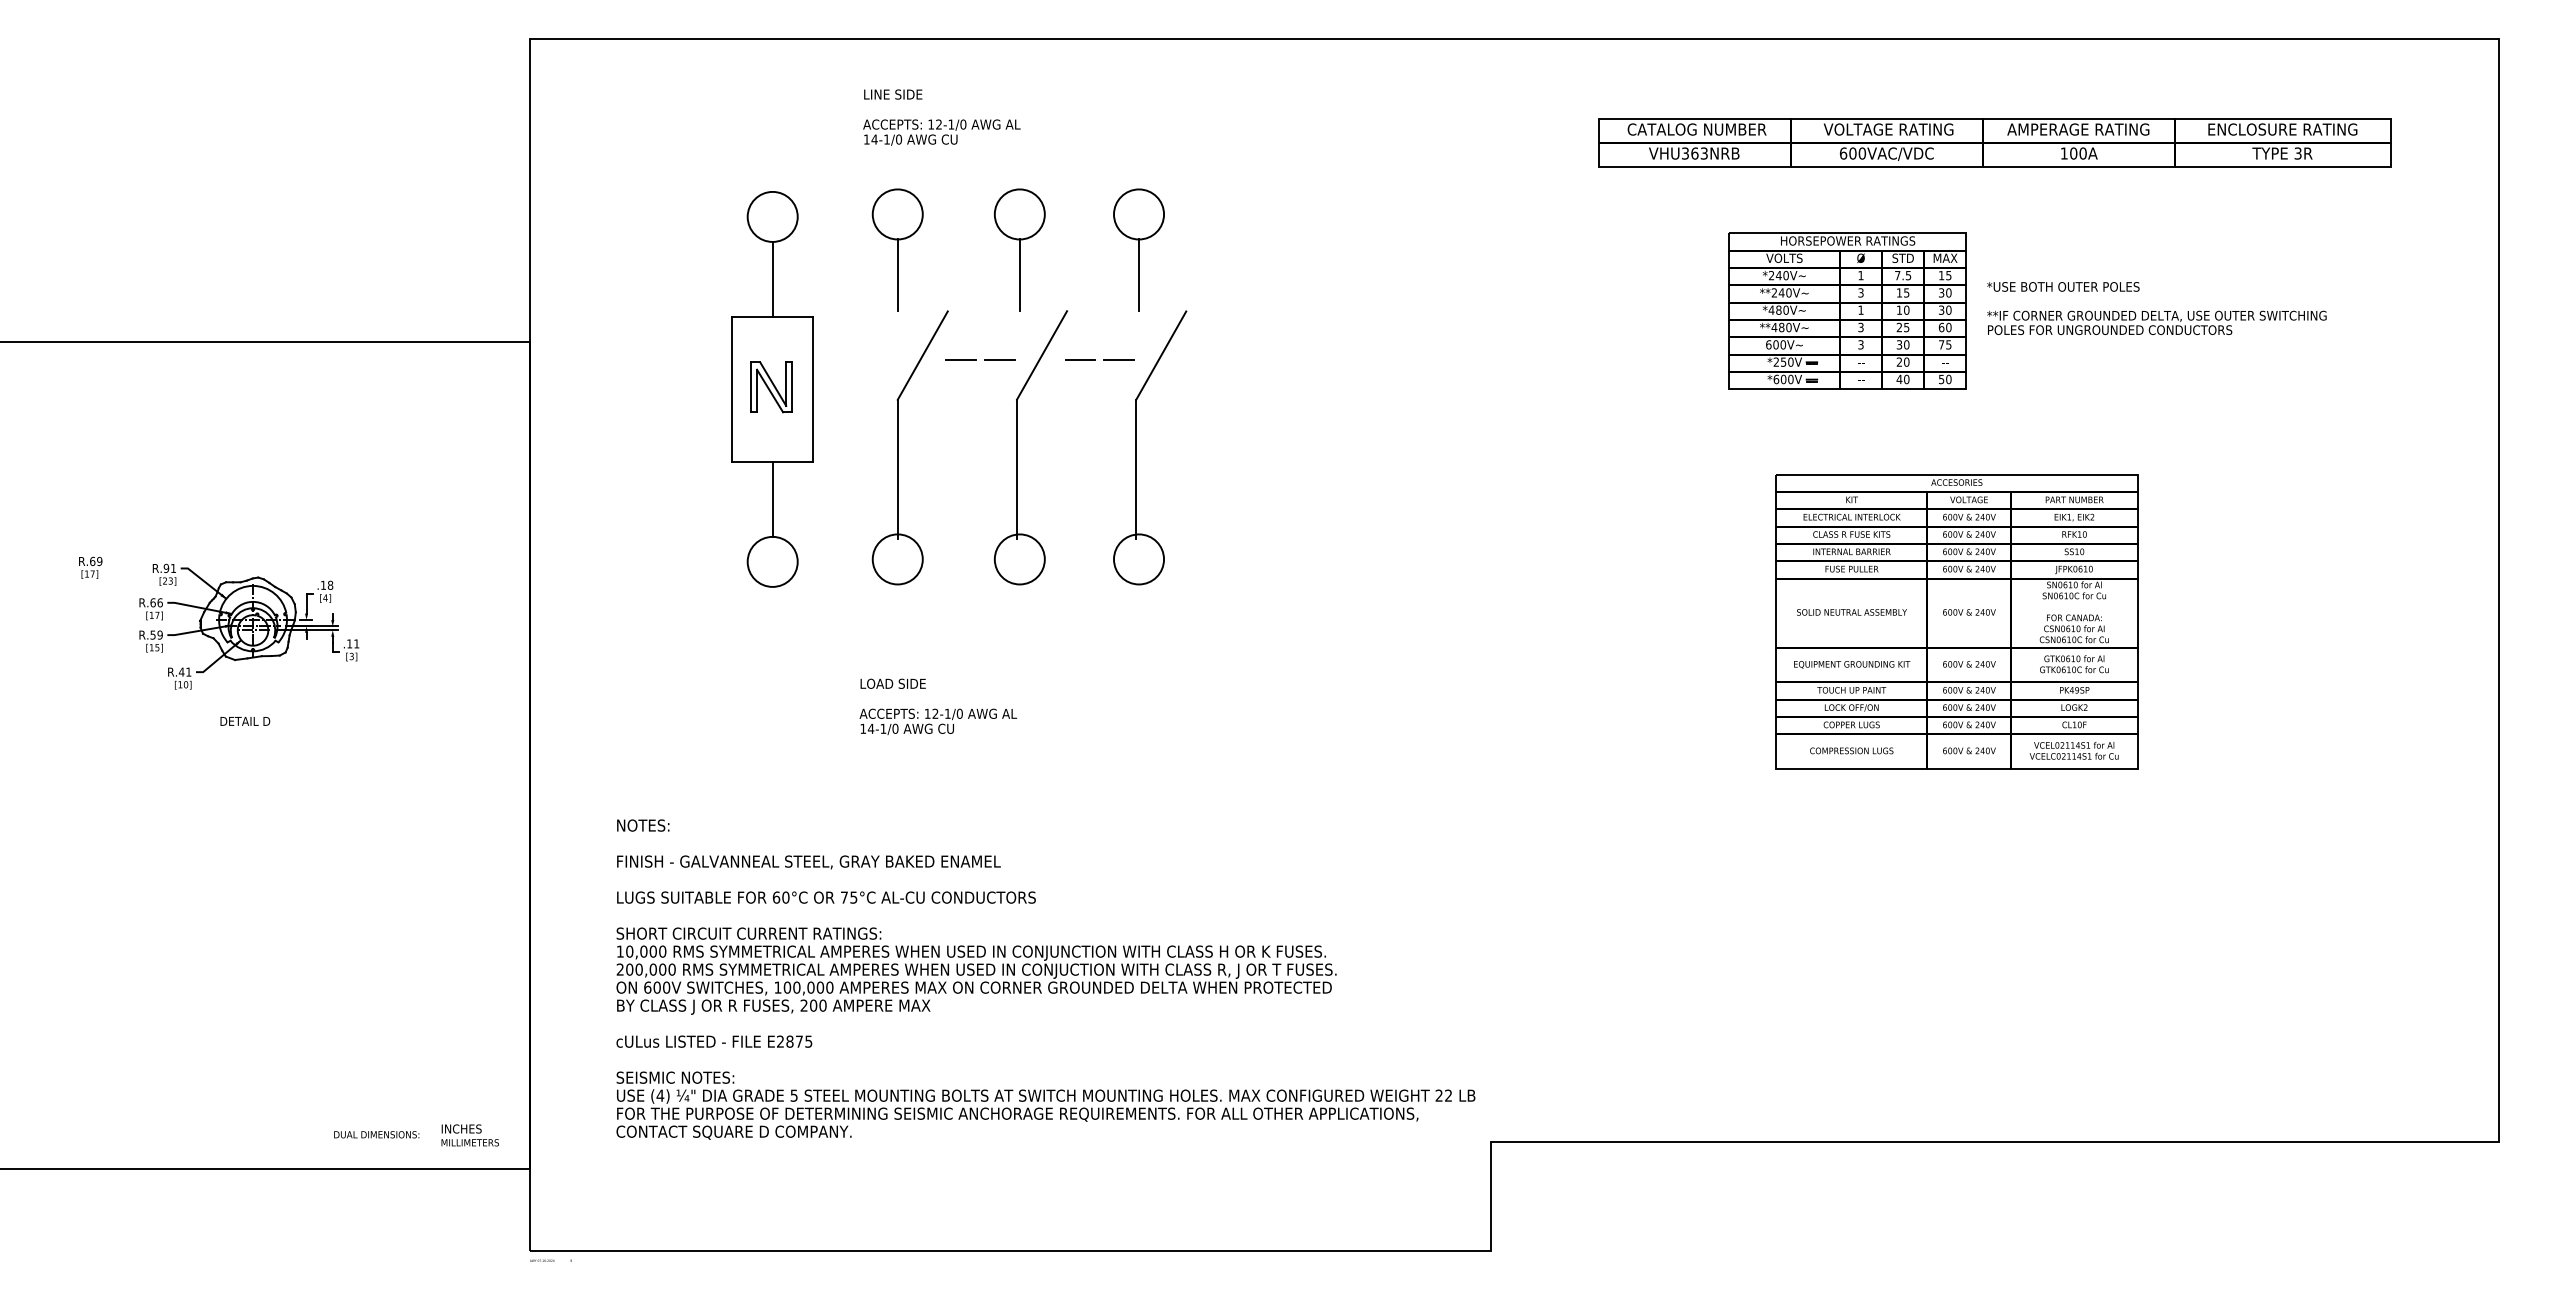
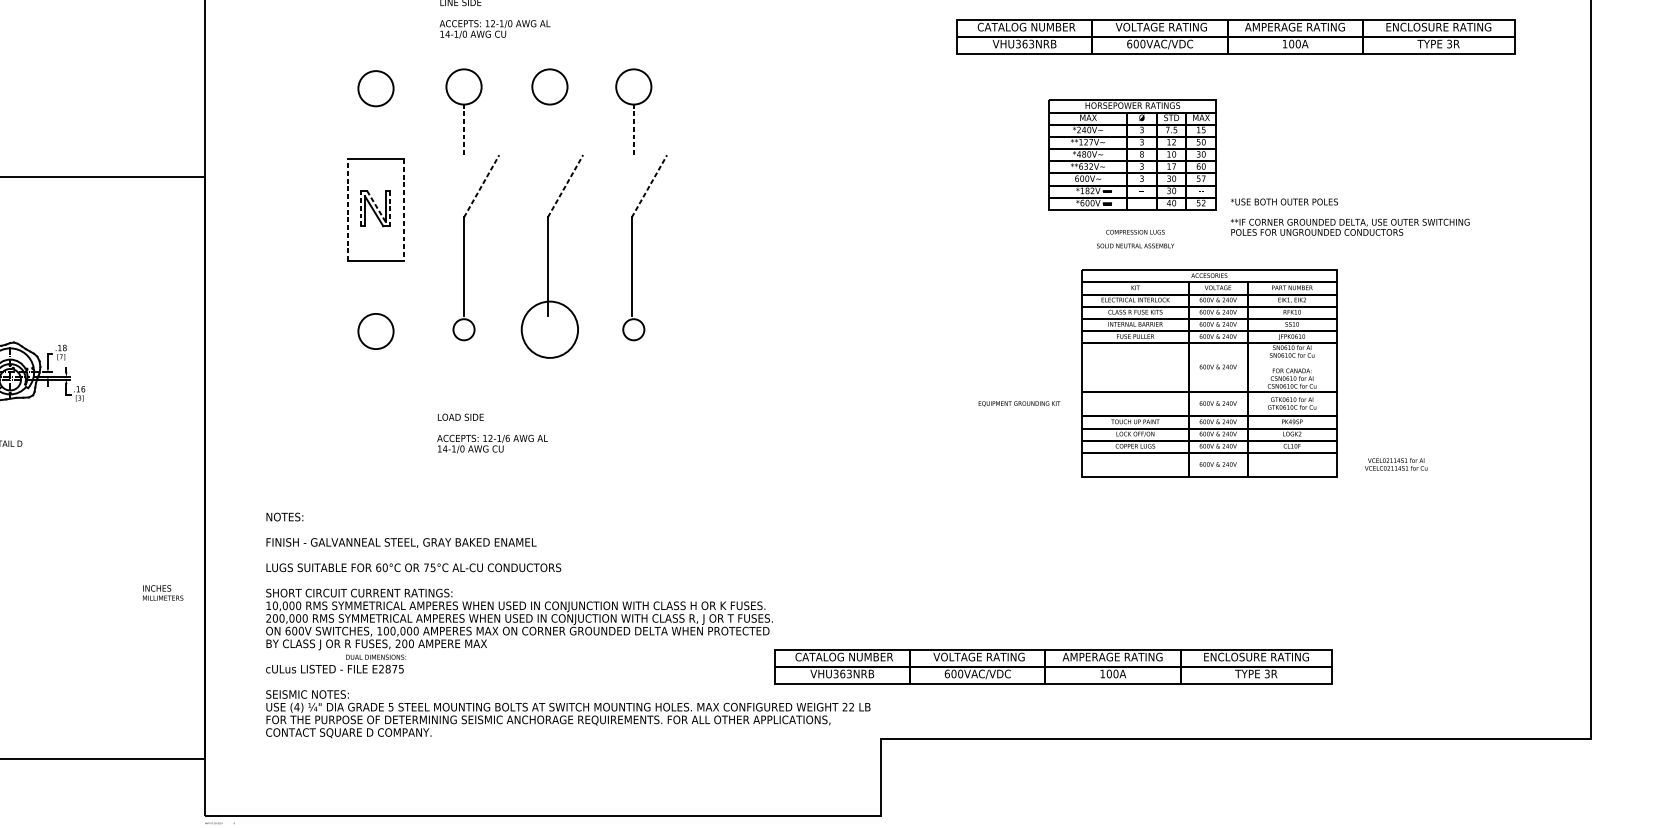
text: (1784, 257) -> (1088, 117), VOLTS -> MAX
line: (897, 275) -> (463, 129), solid -> dashed
line: (1019, 275) -> (549, 129), removed
line: (1139, 275) -> (634, 129), solid -> dashed
text: (1860, 275) -> (1141, 129), 1 -> 3
line: (772, 278) -> (375, 132), removed
text: (1781, 292) -> (1085, 141), **240V~ -> **127V~
text: (1906, 292) -> (1173, 141), 15 -> 12
text: (1941, 292) -> (1198, 141), 30 -> 50
text: (2156, 308) -> (1349, 217), moved
text: (1860, 309) -> (1141, 153), 1 -> 8
text: (1781, 327) -> (1085, 166), **480V~ -> **632V~
text: (1902, 327) -> (1171, 166), 25 -> 17
text: (1945, 344) -> (1201, 178), 75 -> 57
line: (922, 355) -> (481, 186), solid -> dashed
line: (1042, 355) -> (565, 186), solid -> dashed
line: (1161, 355) -> (649, 186), solid -> dashed
line: (961, 359) -> (508, 189), removed
line: (999, 359) -> (535, 189), removed
line: (1080, 359) -> (592, 189), removed
line: (1118, 359) -> (619, 189), removed
text: (1783, 361) -> (1087, 190), *250V -> *182V
text: (1899, 362) -> (1169, 191), 20 -> 30
text: (1948, 379) -> (1203, 203), 50 -> 52
line: (773, 384) -> (376, 206), solid -> dashed
line: (750, 386) -> (360, 208), solid -> dashed
line: (792, 387) -> (389, 208), solid -> dashed
line: (732, 388) -> (347, 209), solid -> dashed
line: (812, 389) -> (404, 210), solid -> dashed
line: (772, 498) -> (375, 286), removed
circle: (897, 559) -> (463, 329), size x0.6
circle: (1019, 559) -> (549, 329), size x1.6
circle: (1139, 559) -> (634, 329), size x0.6
text: (325, 597) -> (61, 356), [4] -> [7]
text: (1851, 612) -> (1135, 246), moved
text: (356, 643) -> (83, 388), .11 -> .16
text: (1852, 664) -> (1019, 403), moved
text: (959, 713) -> (507, 438), 12-1/0 -> 12-1/6
text: (1851, 750) -> (1135, 231), moved
text: (2073, 750) -> (1395, 464), moved
part: (1735, 1037) -> (1053, 666), added
text: (376, 1134) -> (375, 657), moved
text: (469, 1135) -> (162, 593), moved

